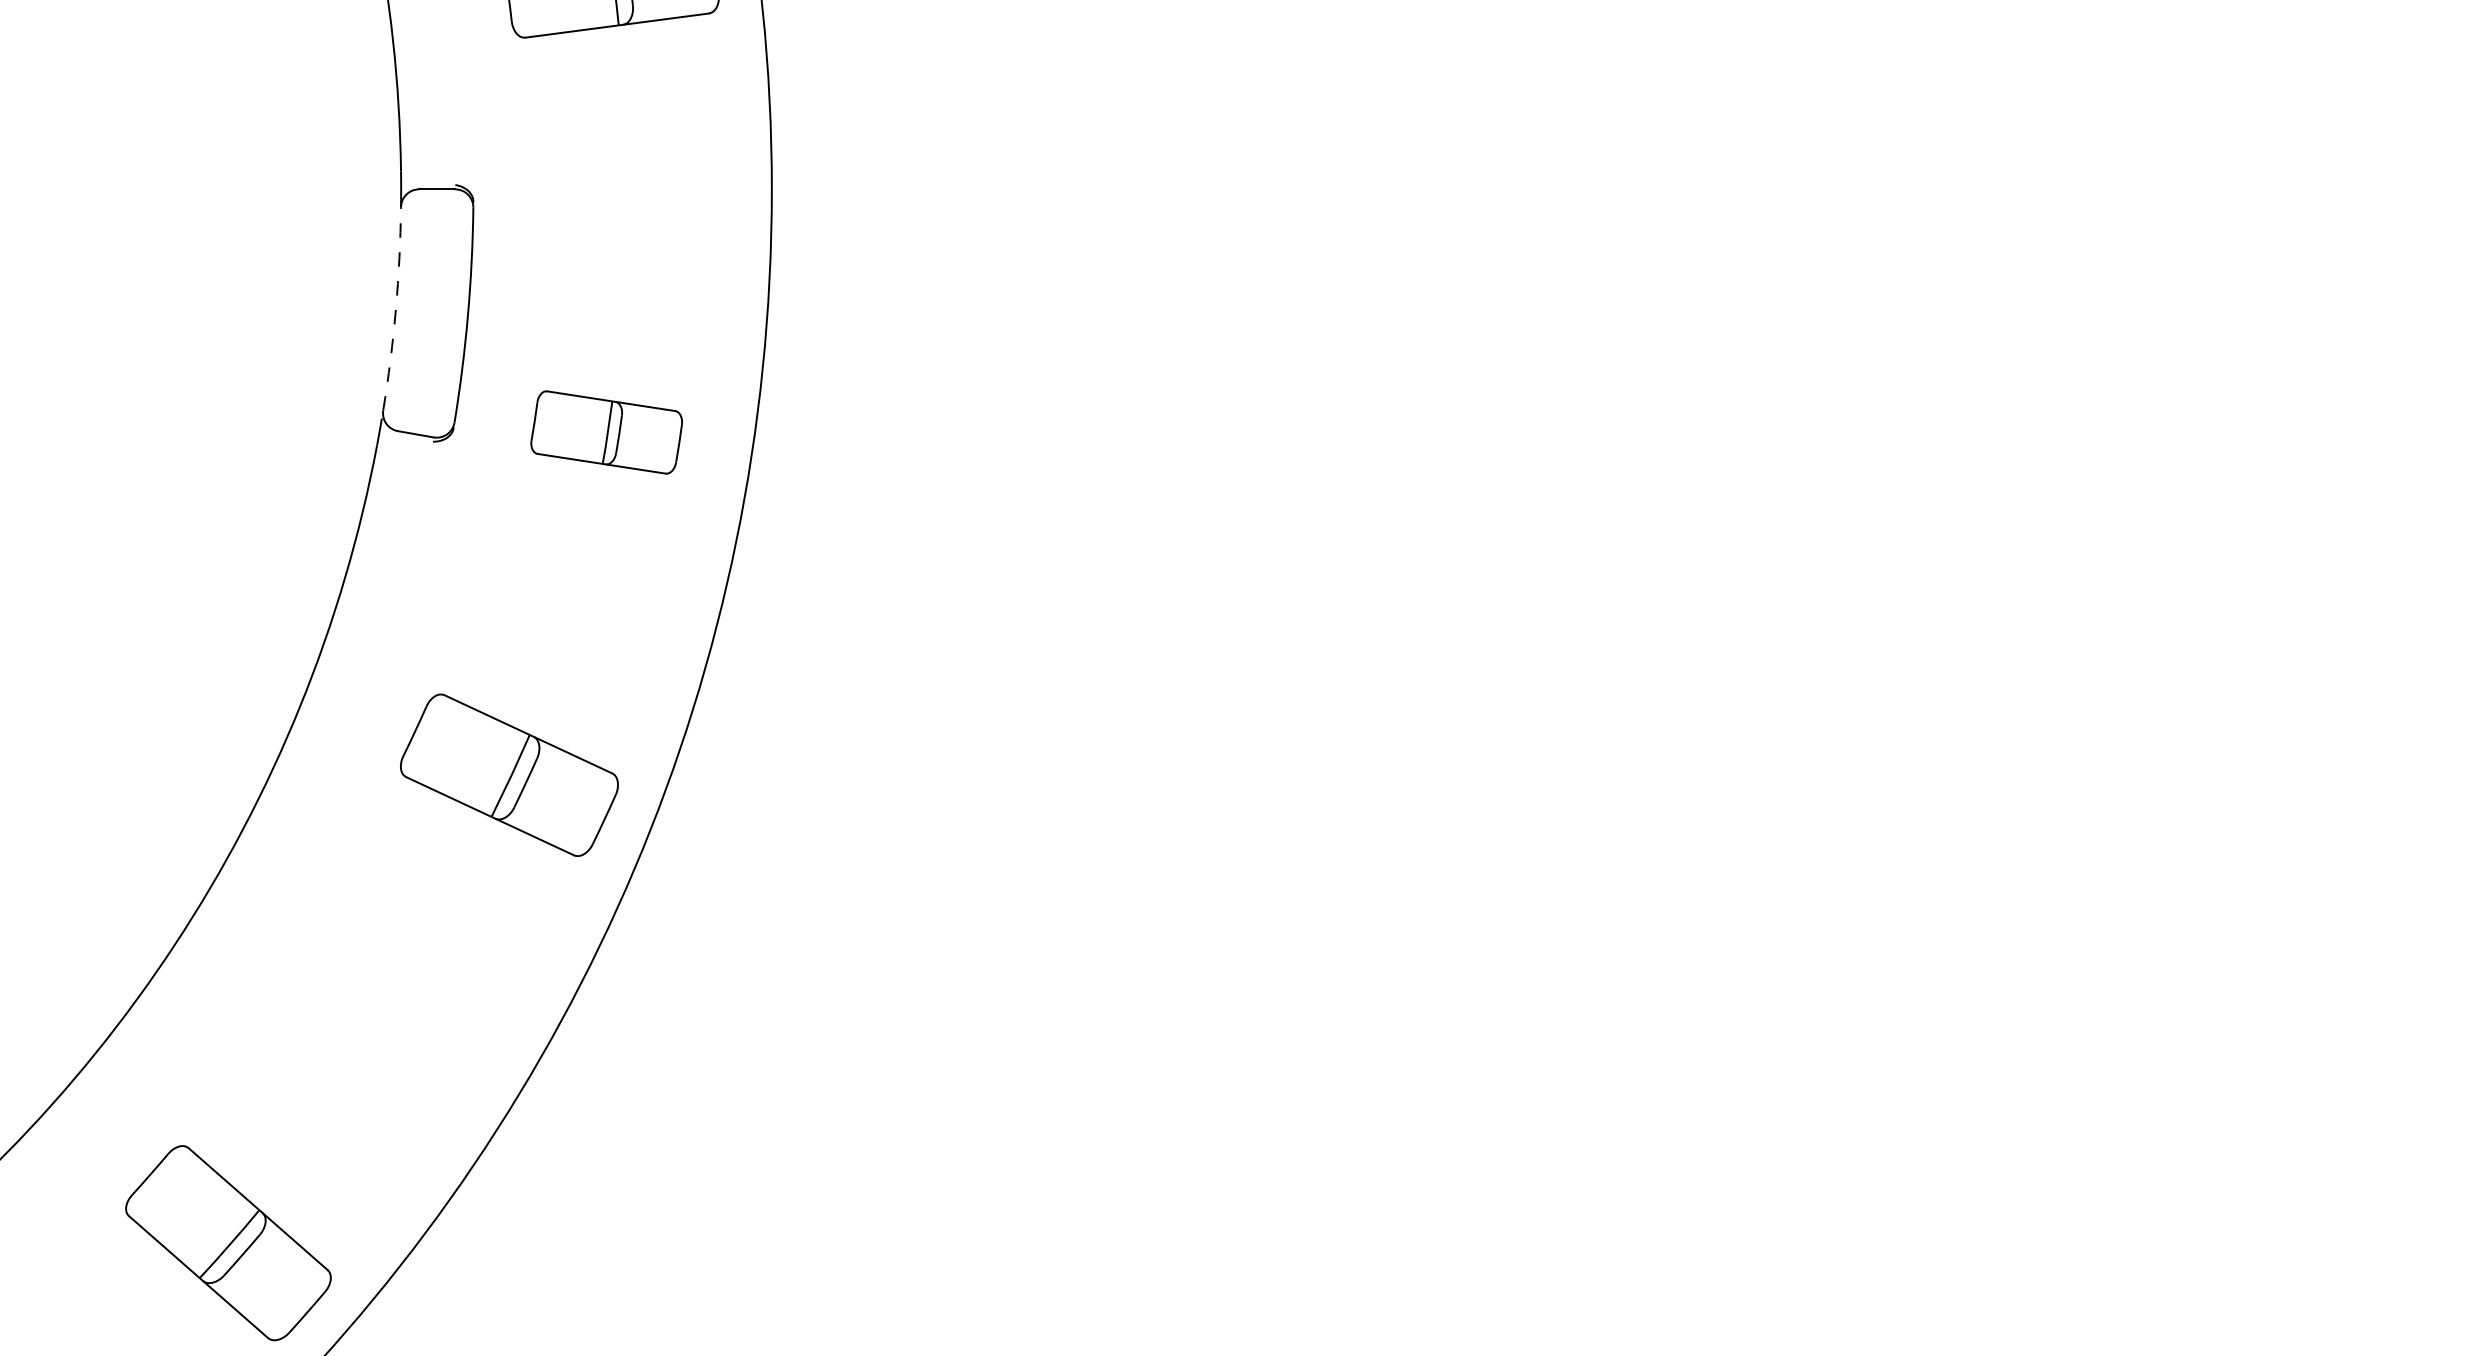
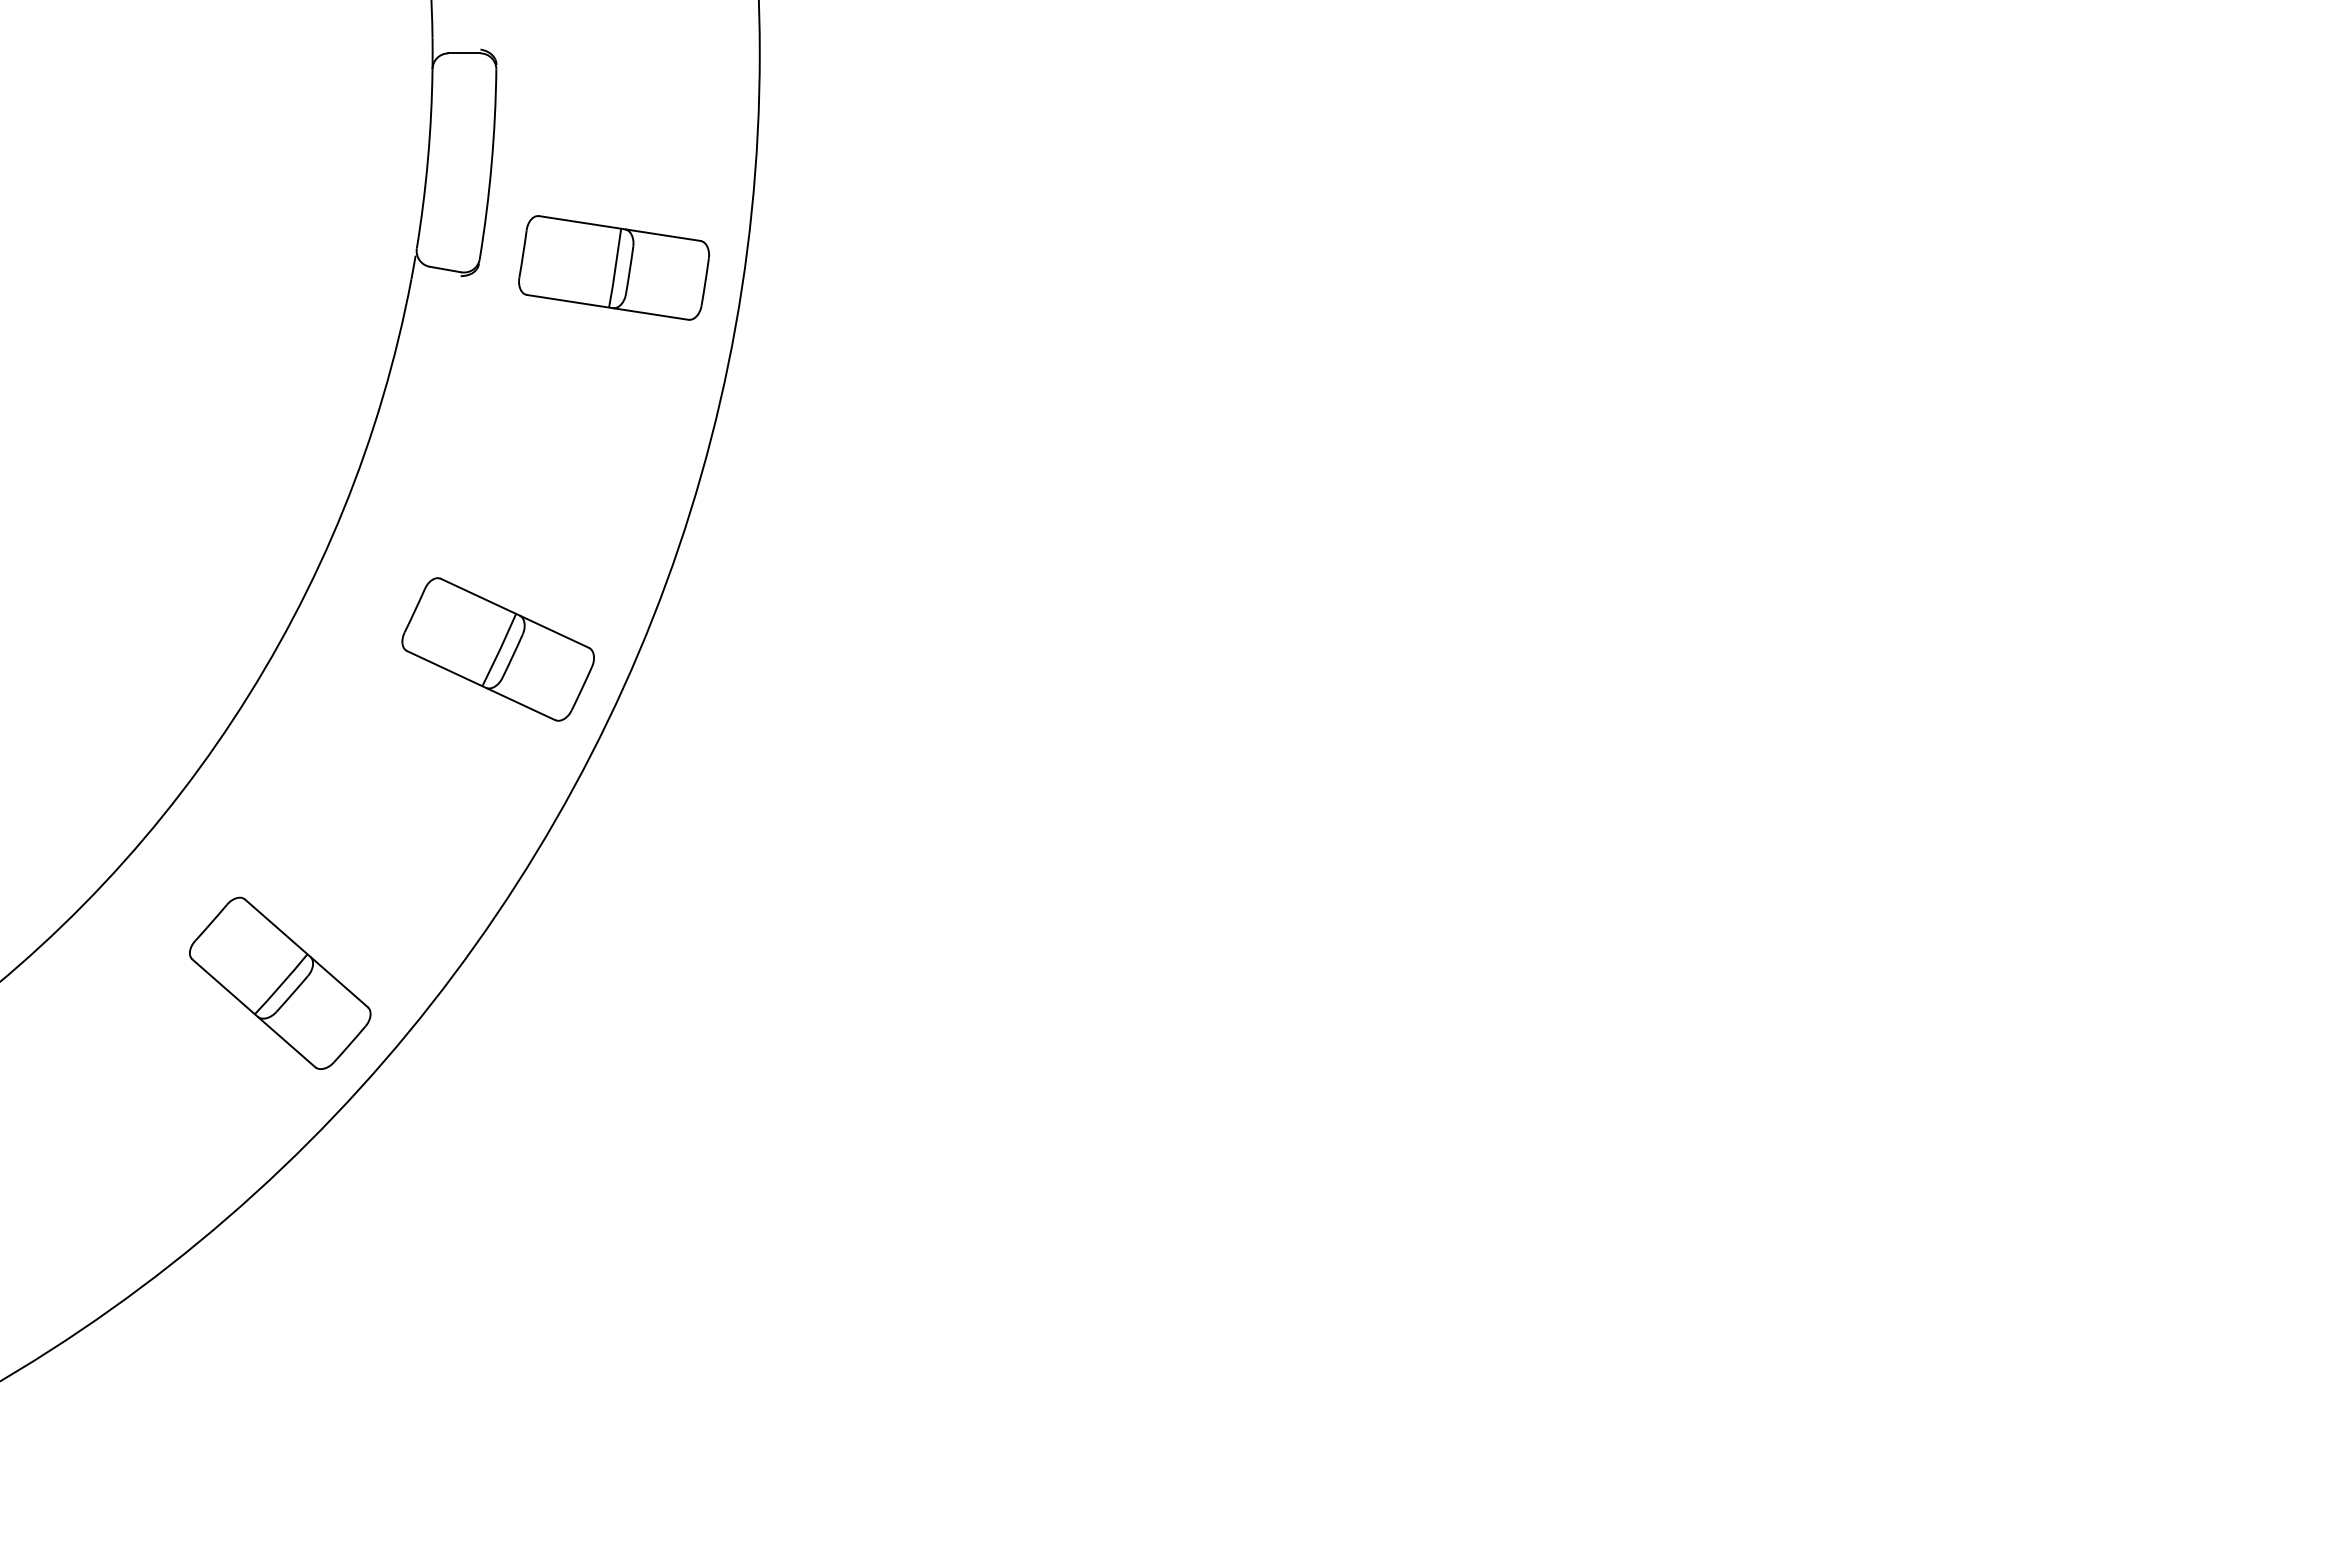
arc: (396, 309) -> (428, 159), dashed -> solid
part: (606, 431) -> (613, 267), size x1.43
part: (508, 775) -> (497, 649), moved

